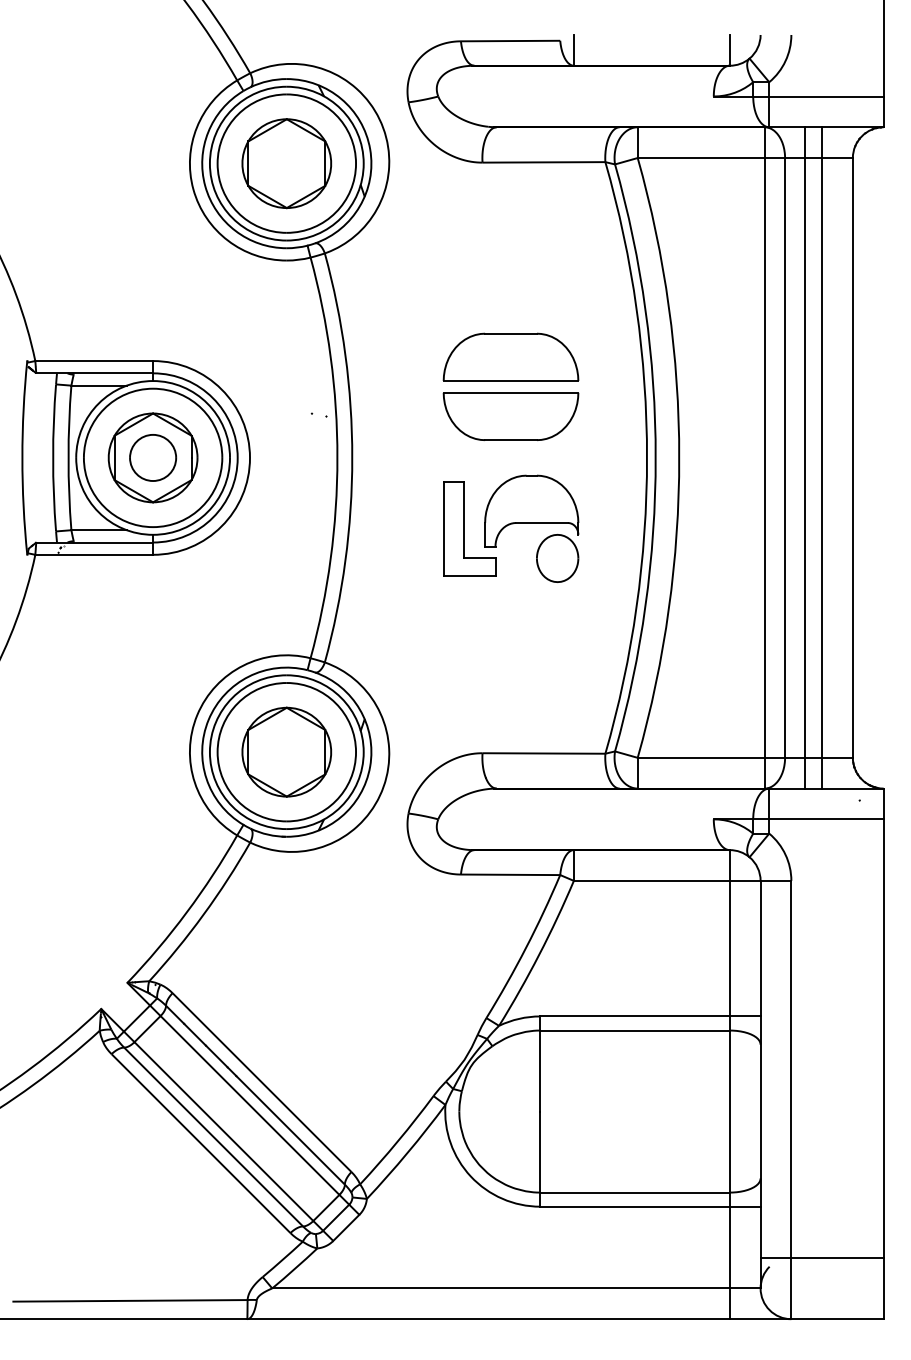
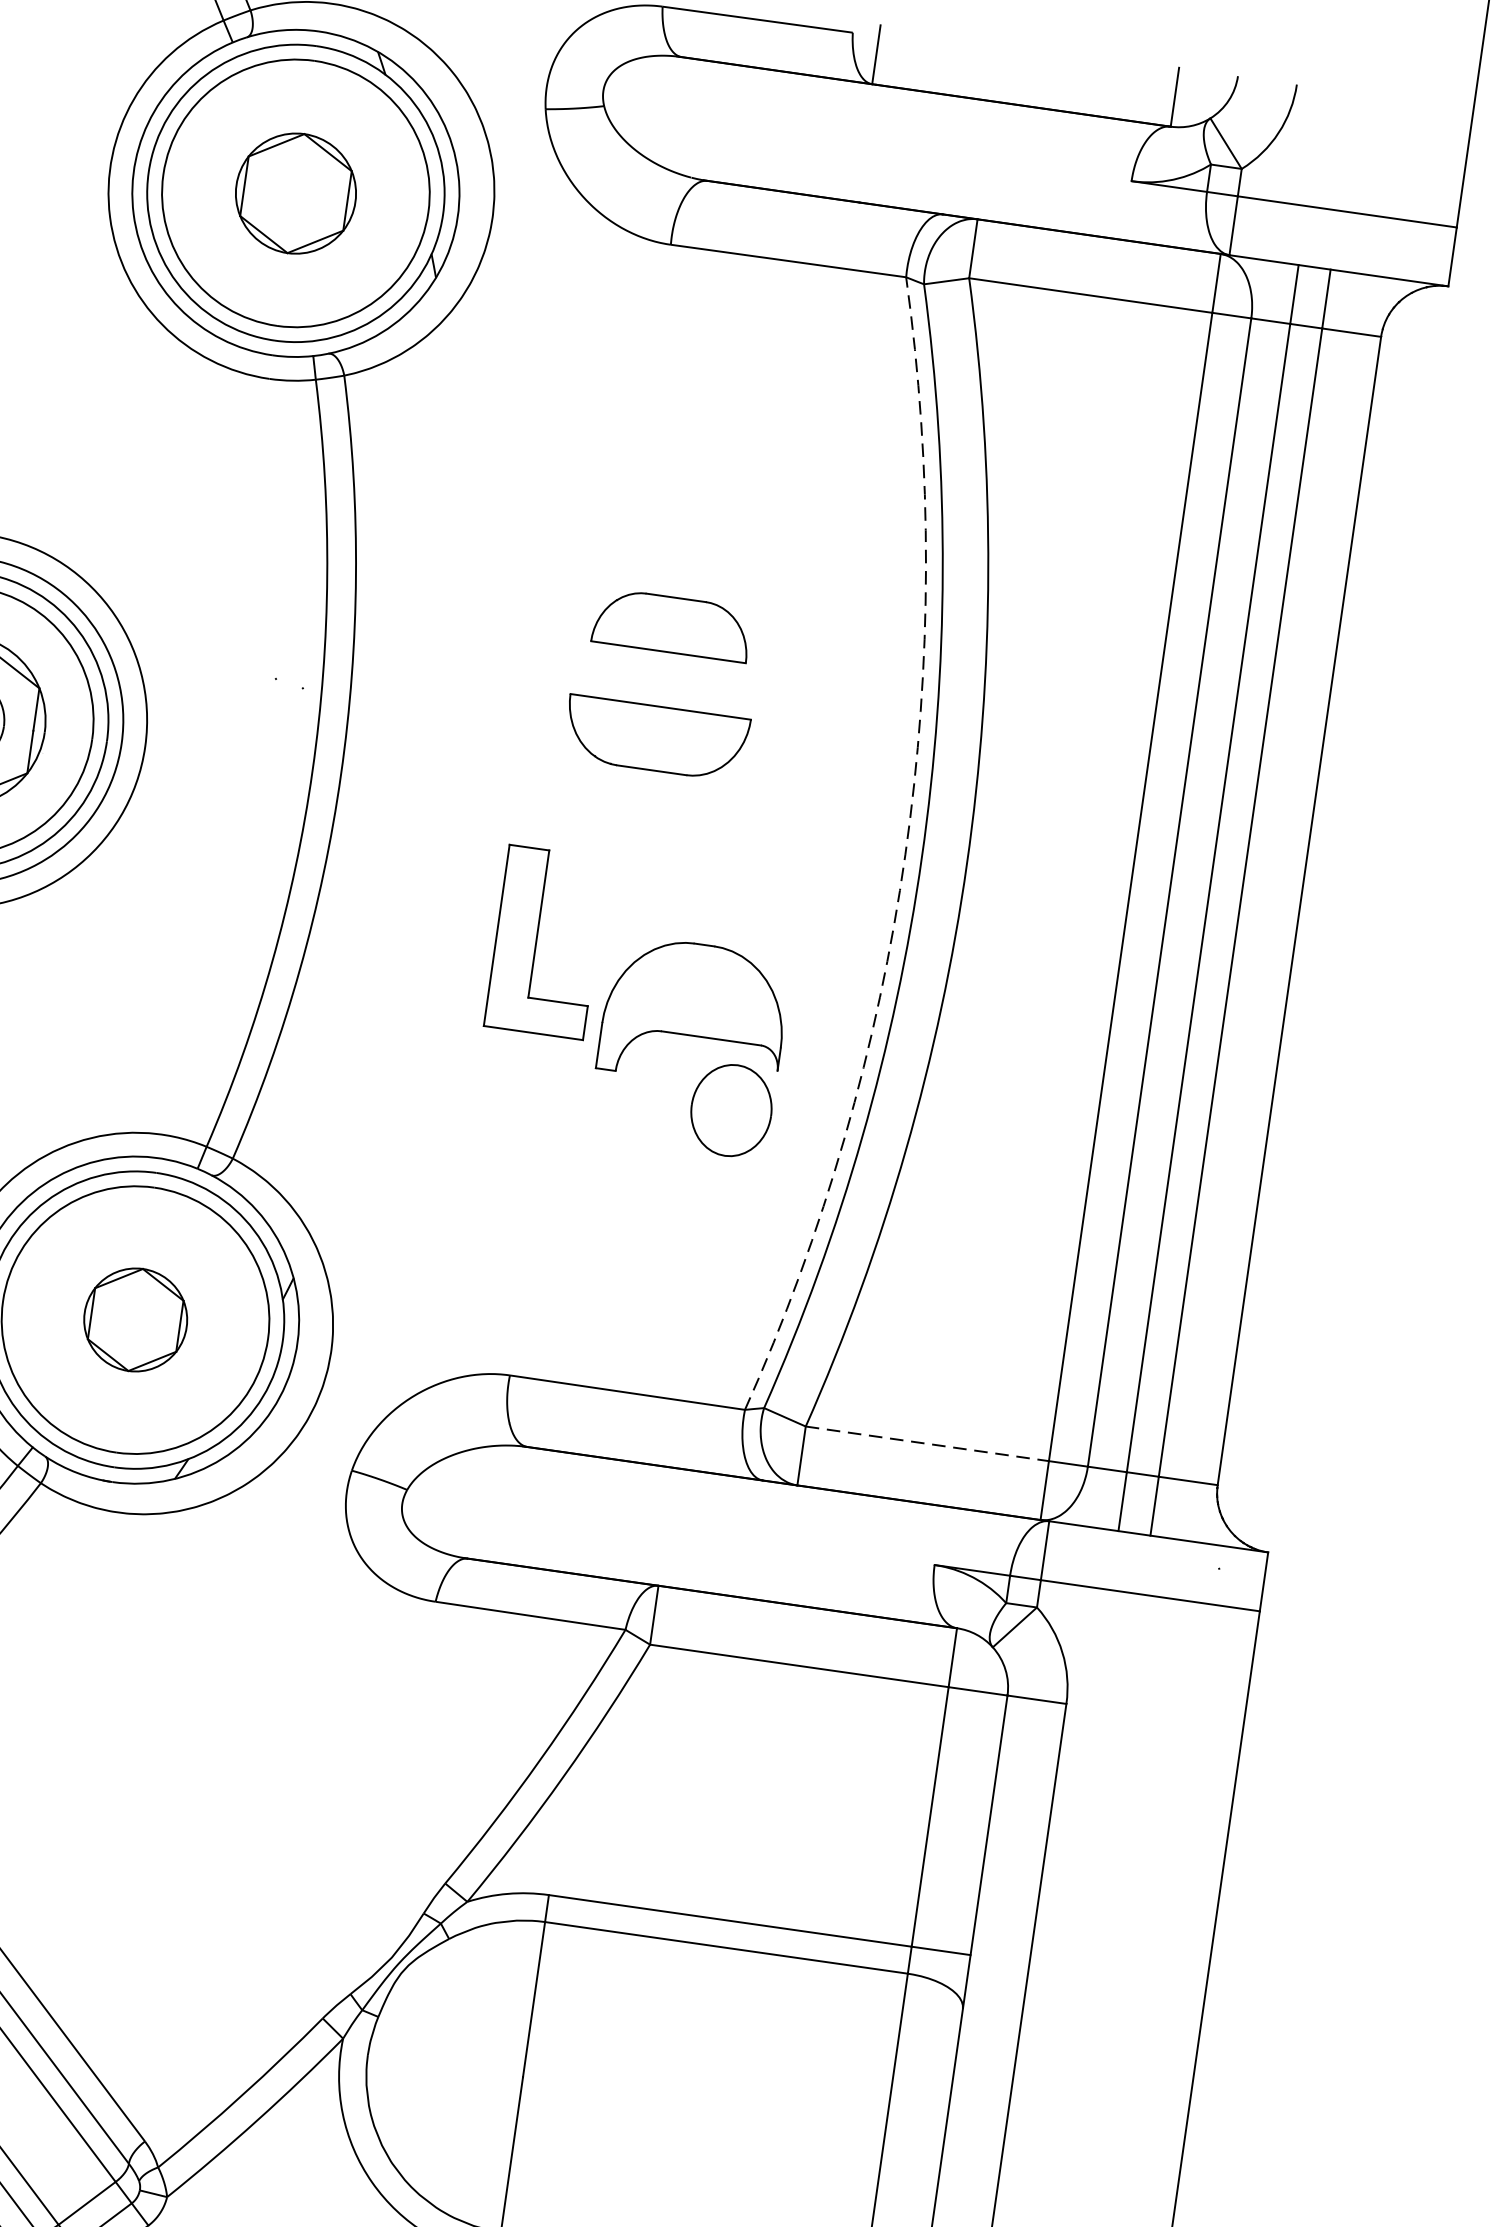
part: (286, 163) -> (295, 193), size x0.7
part: (510, 356) -> (671, 623), size x0.6
part: (510, 416) -> (655, 738), size x0.7
arc: (647, 457) -> (906, 854), solid -> dashed
part: (531, 528) -> (689, 1046), moved
part: (286, 751) -> (135, 1318), size x0.6
line: (701, 757) -> (927, 1443), solid -> dashed

